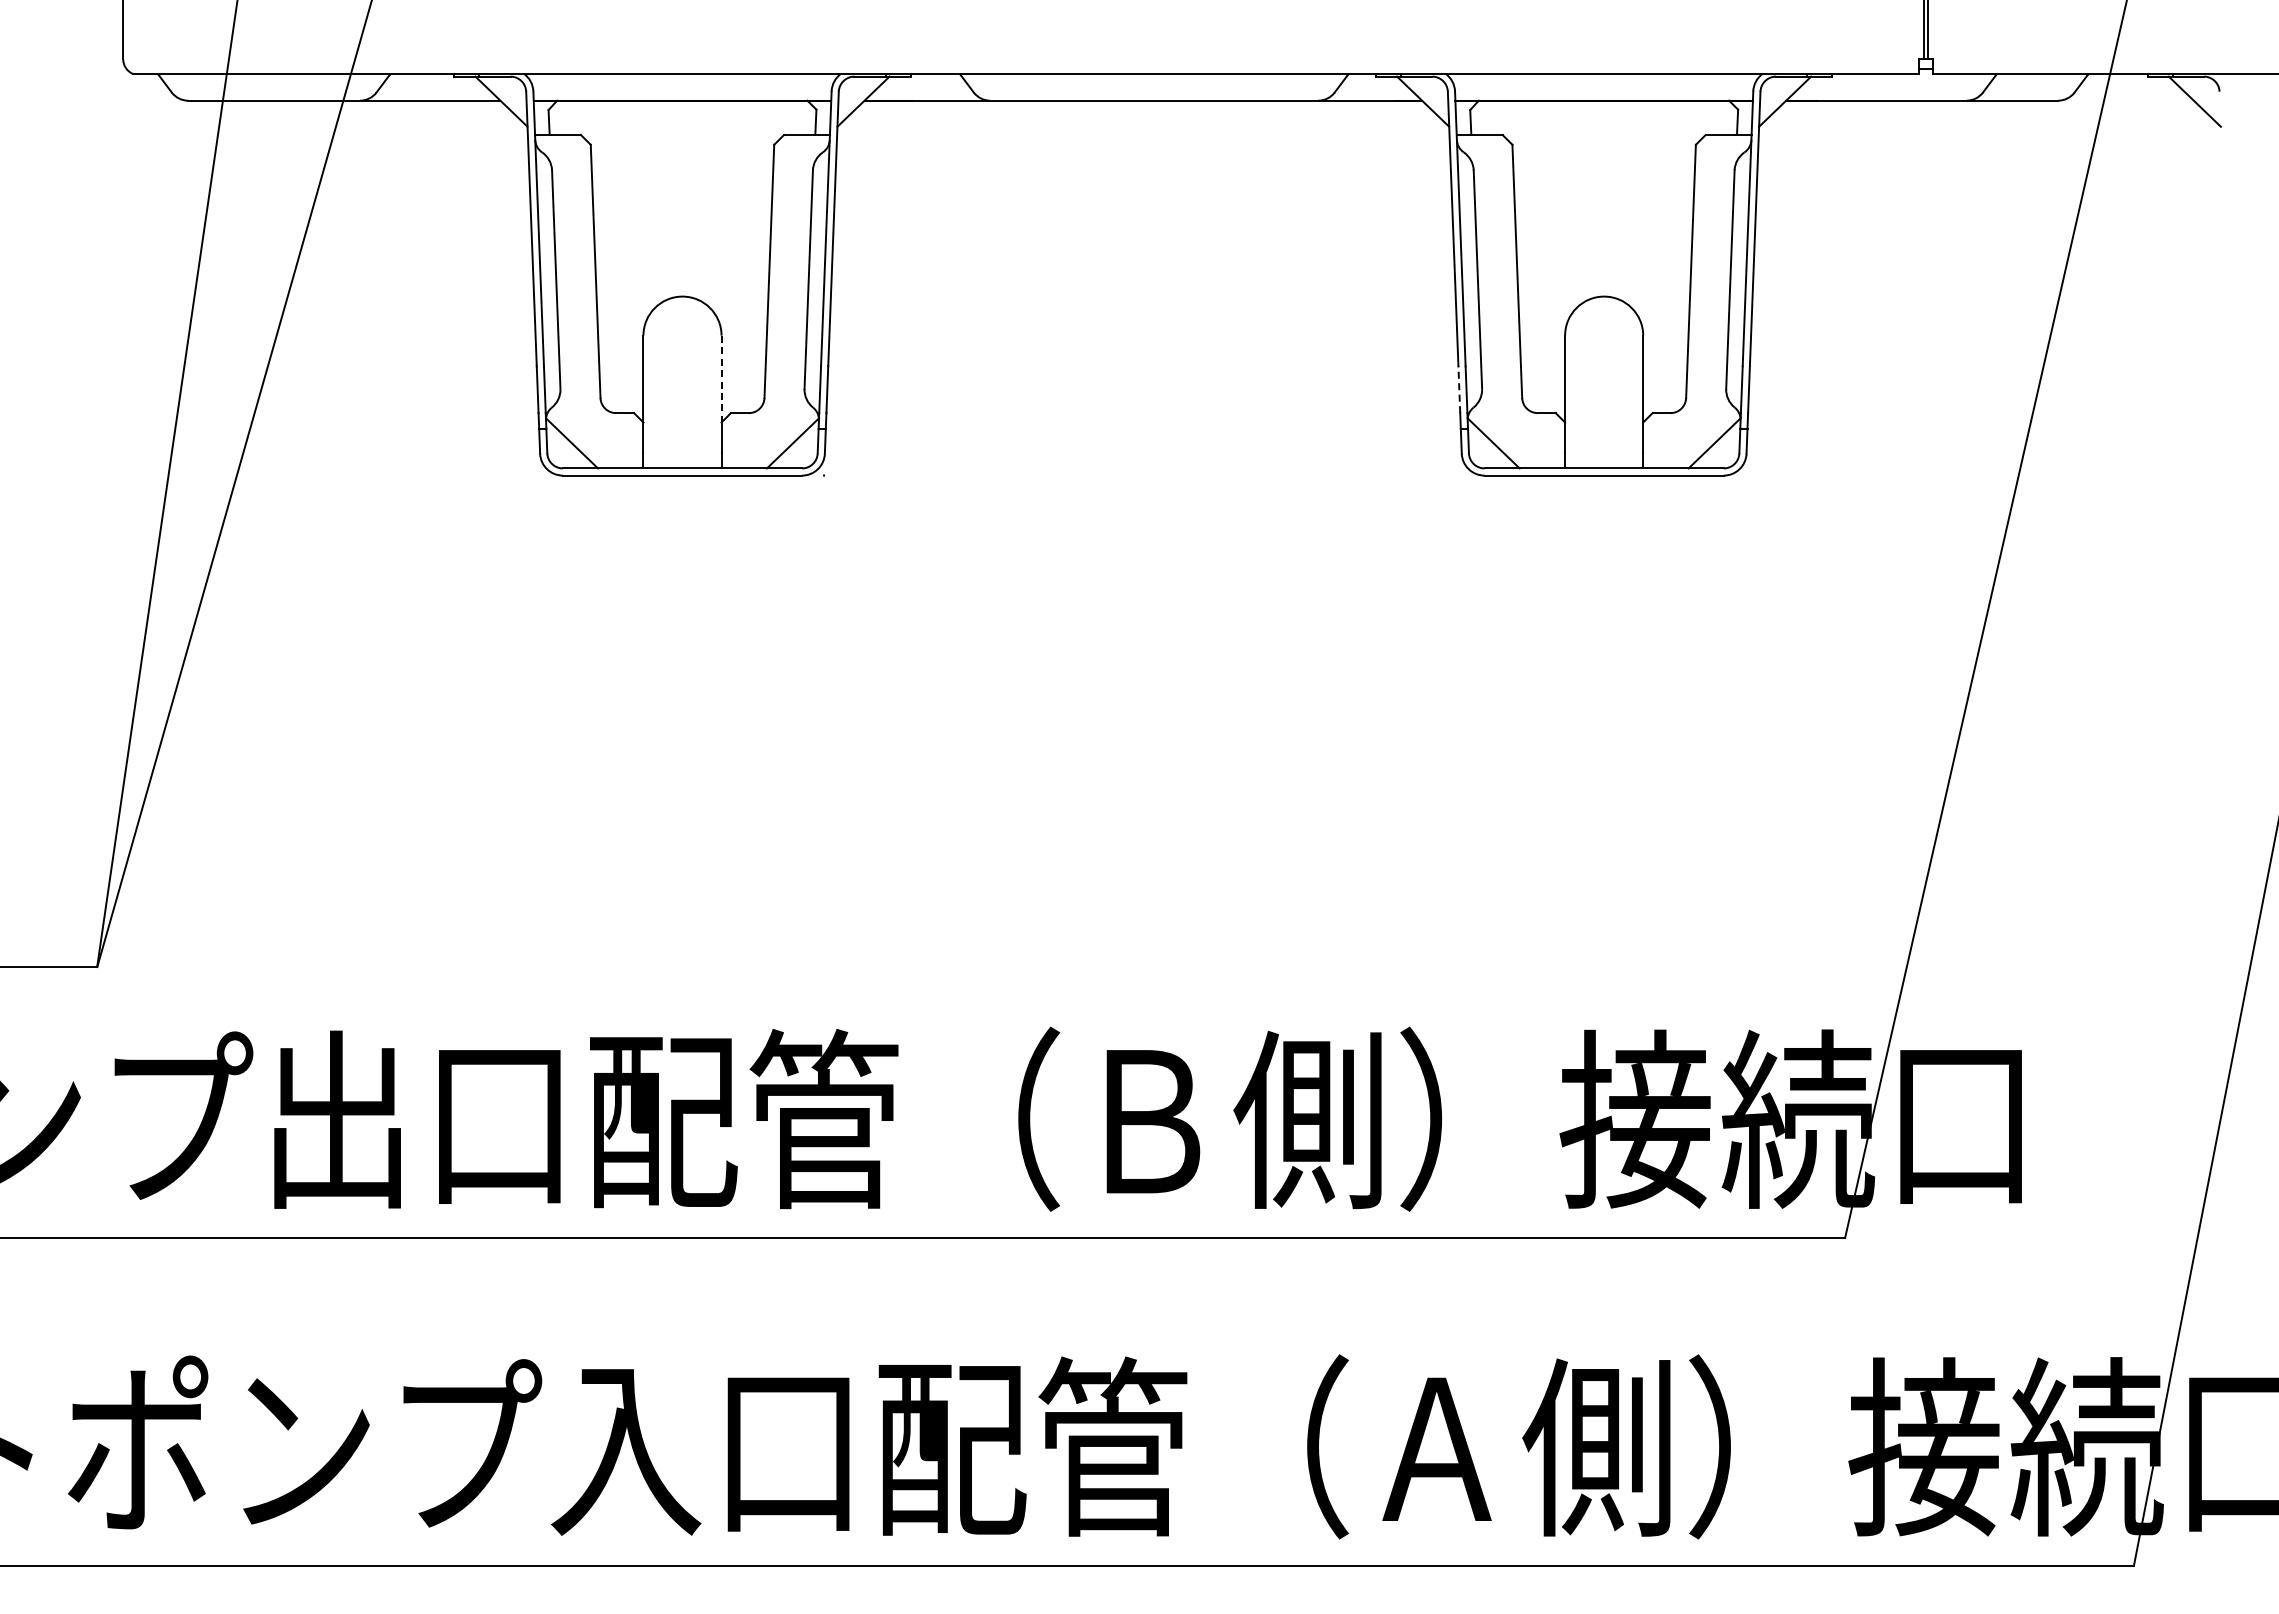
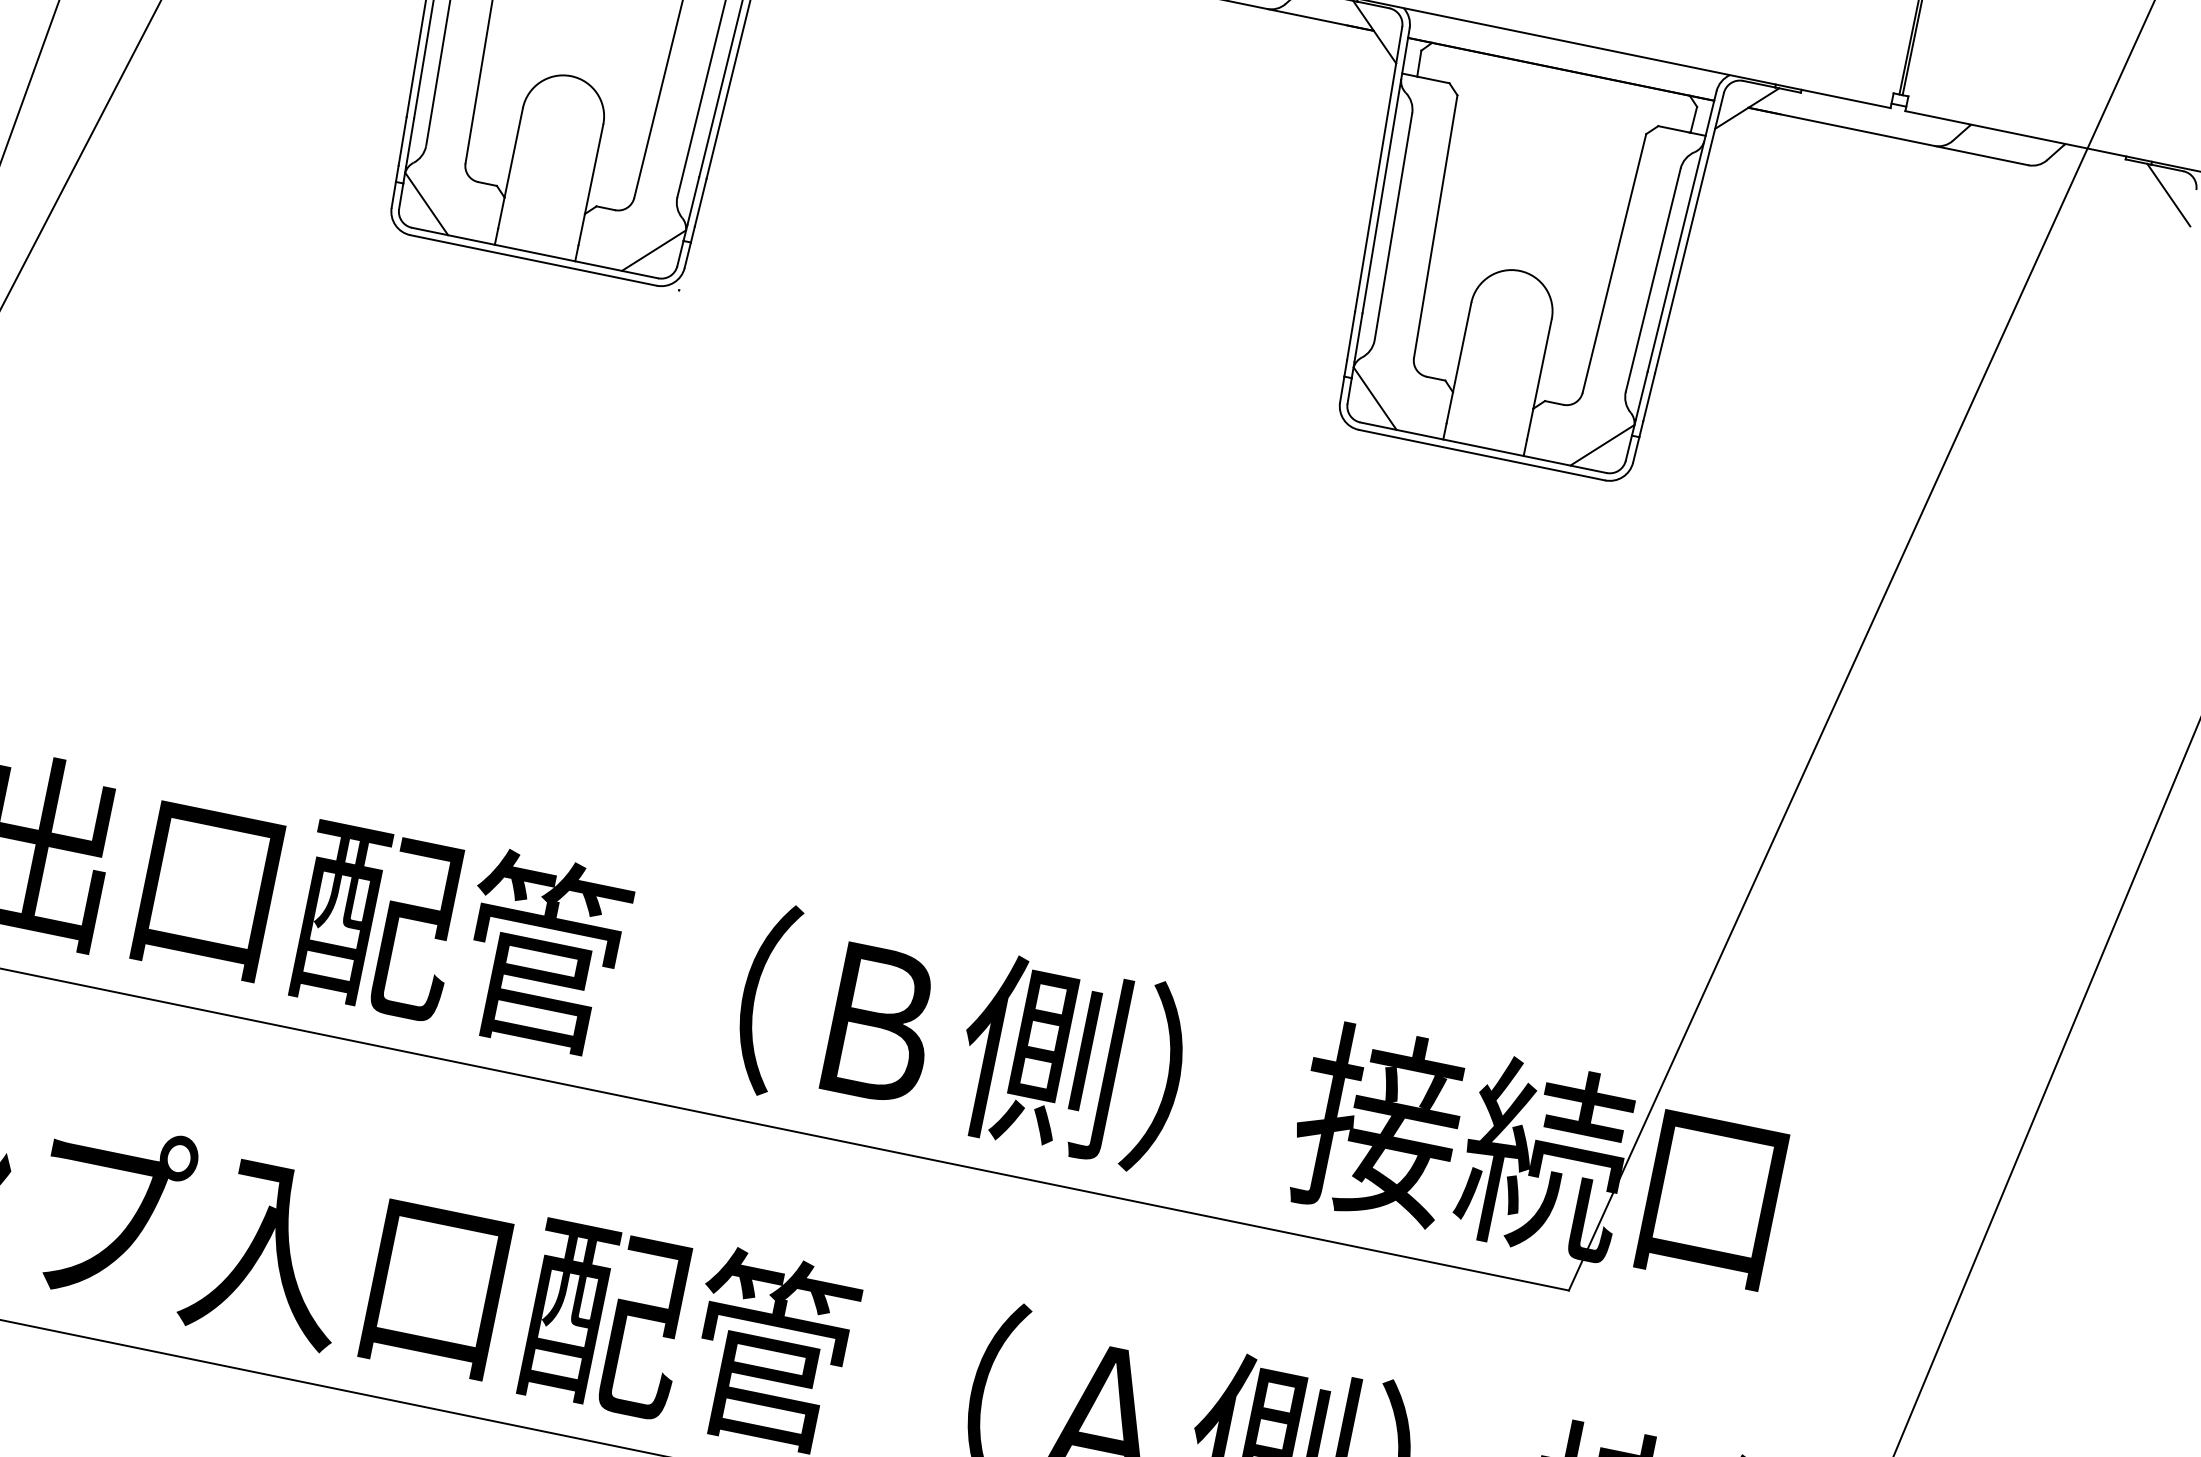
line: (721, 379) -> (593, 169), dashed -> solid
line: (1459, 389) -> (1351, 335), dashed -> solid

